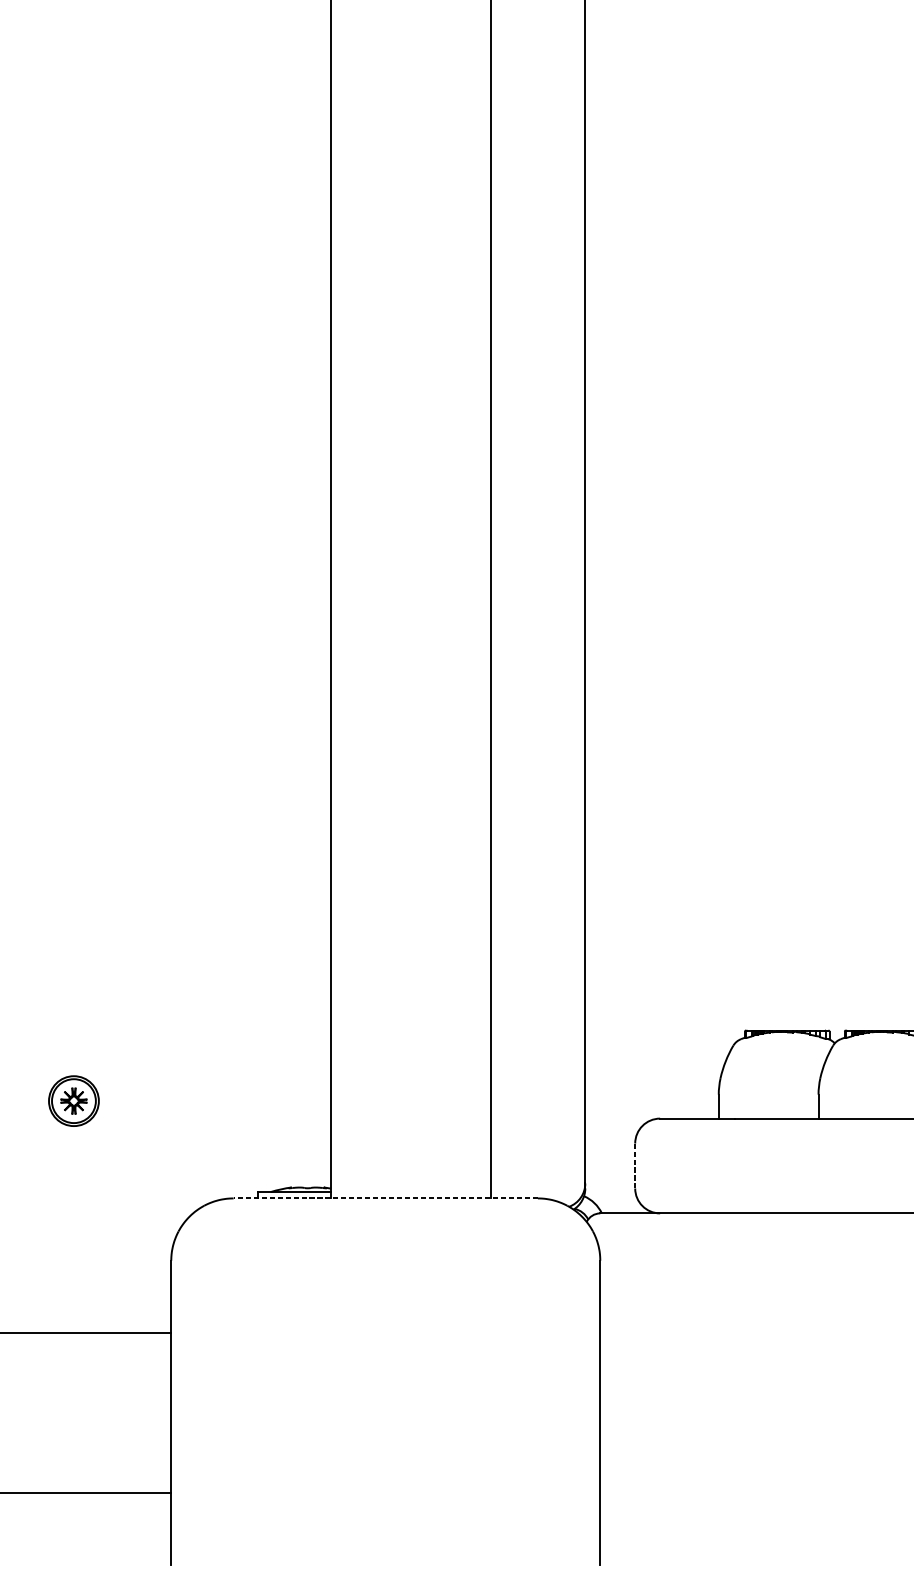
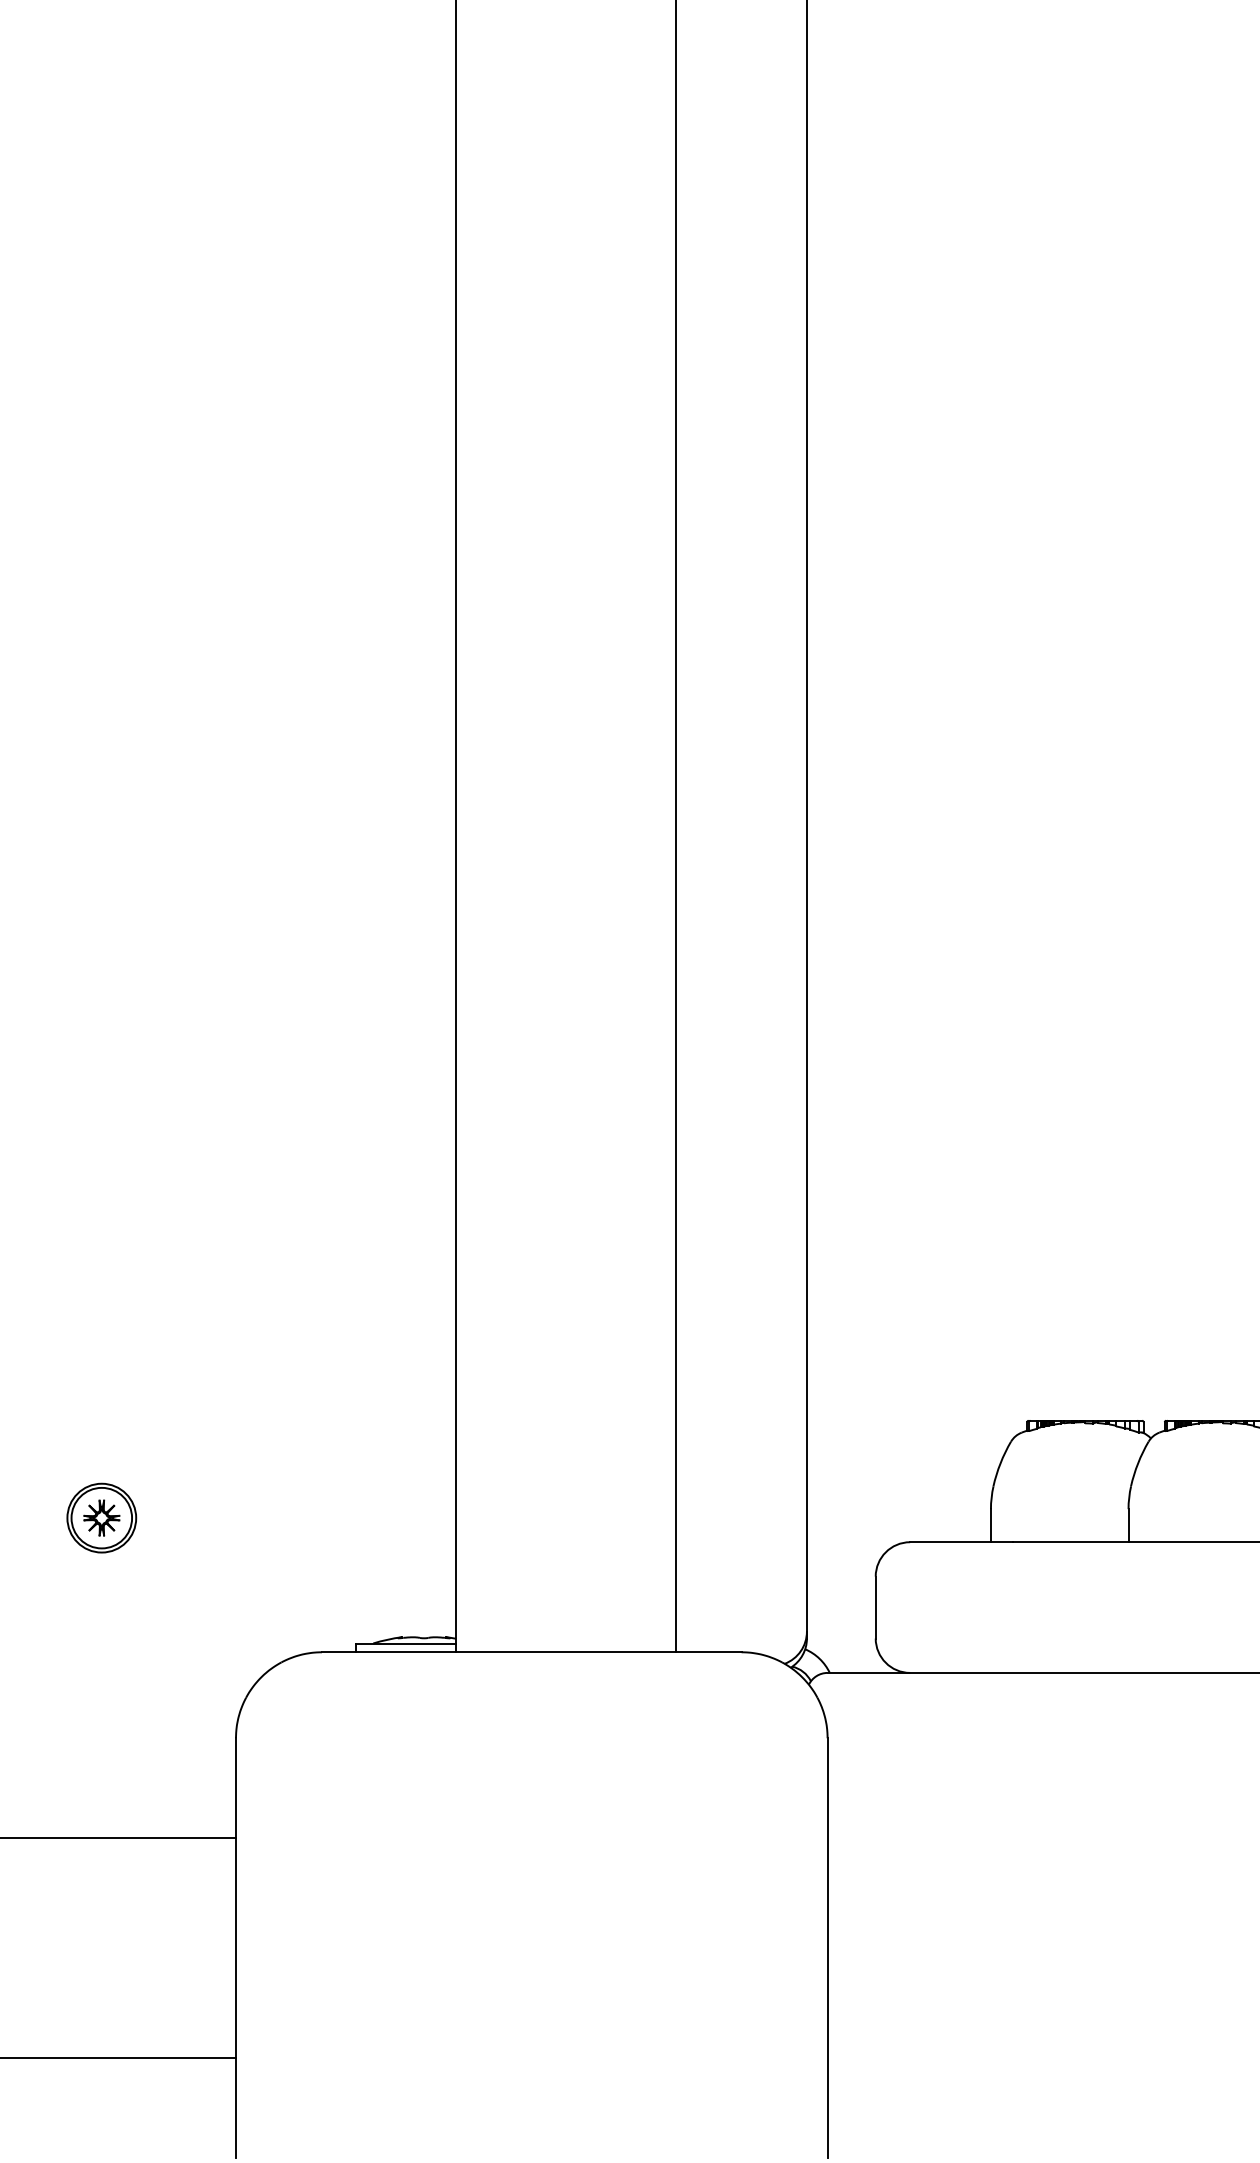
line: (635, 1165) -> (875, 1607), dashed -> solid
line: (385, 1198) -> (531, 1652), dashed -> solid

